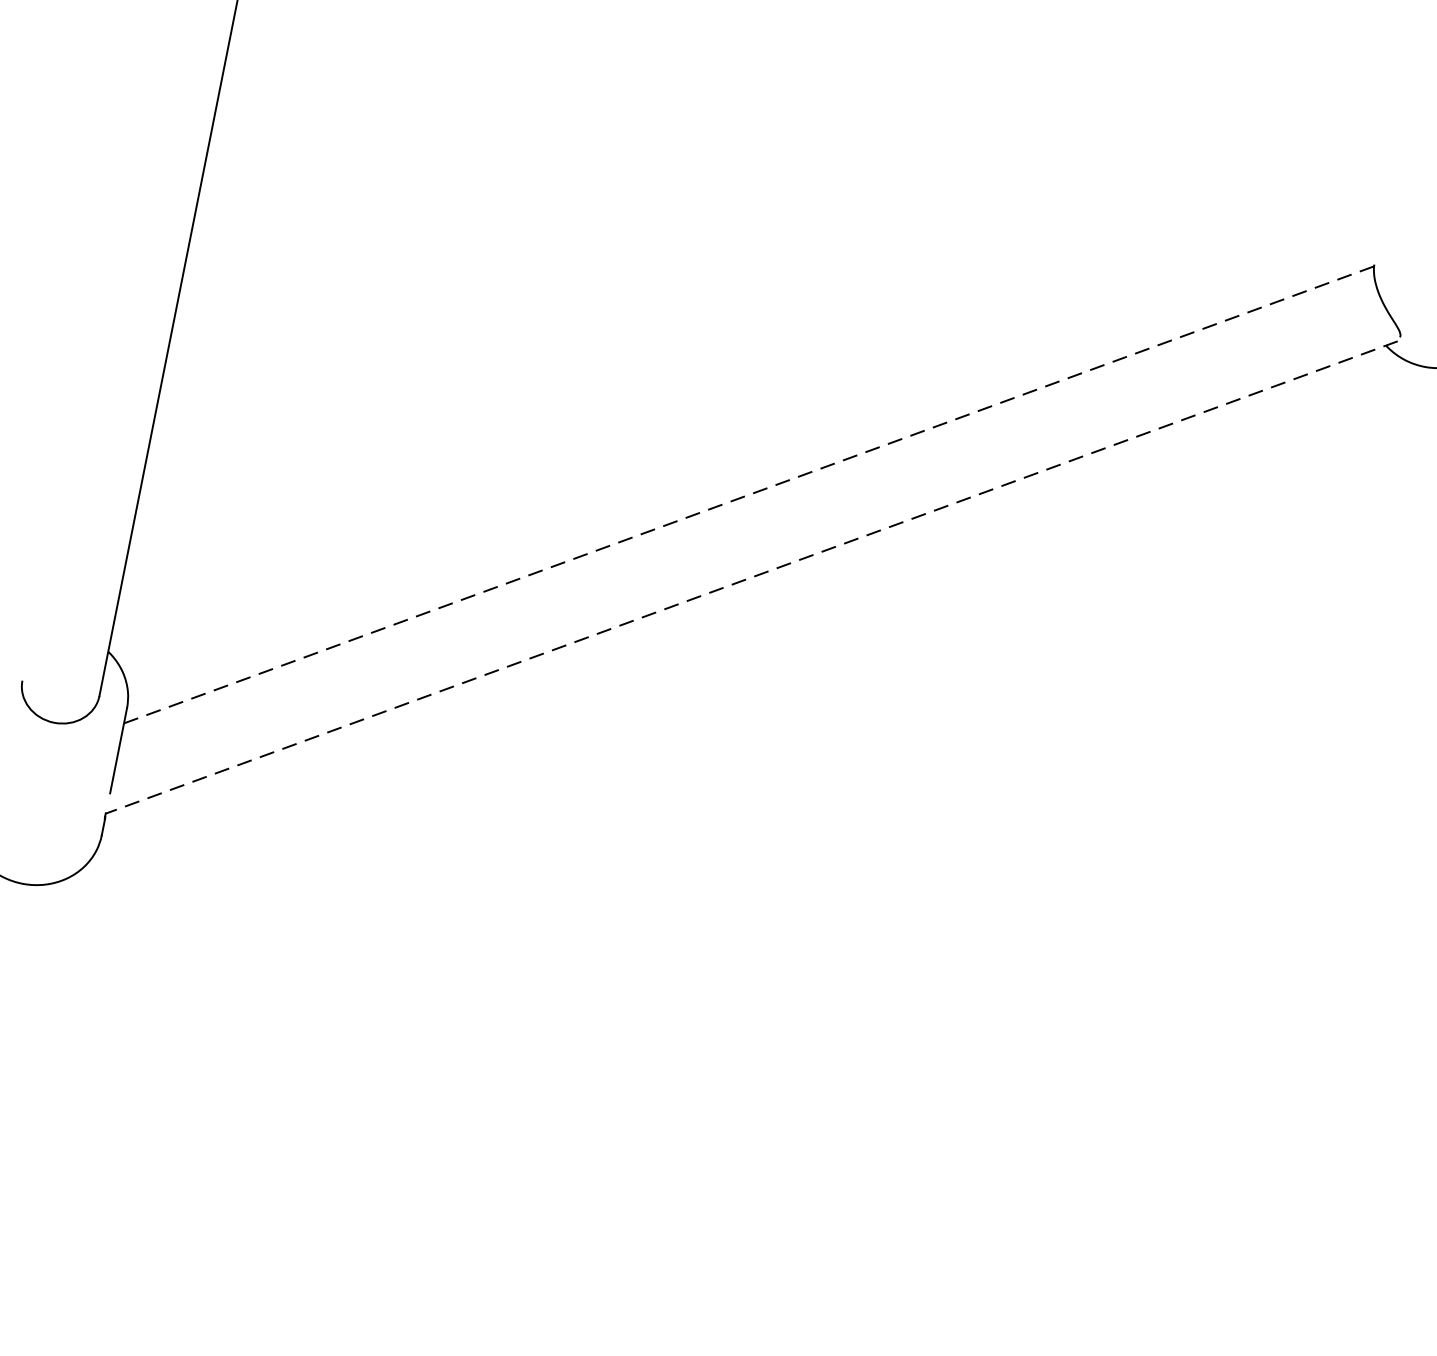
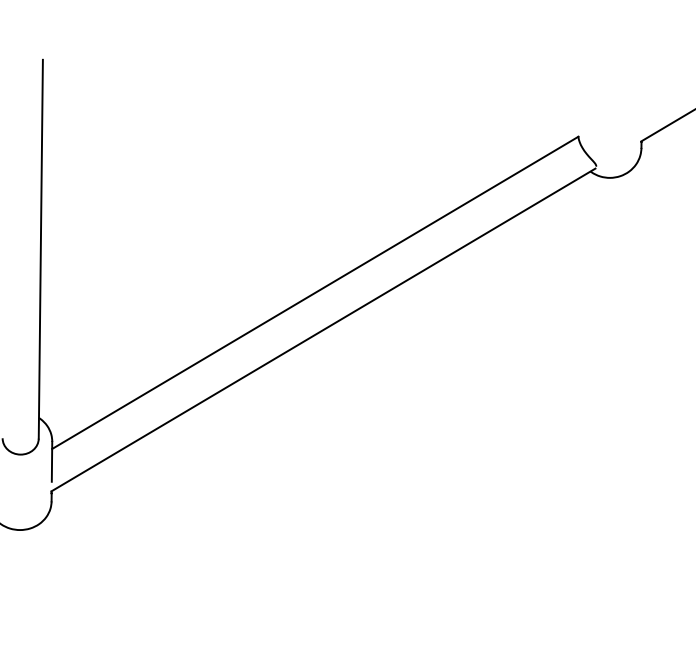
line: (749, 494) -> (315, 292), dashed -> solid
line: (751, 578) -> (323, 330), dashed -> solid

